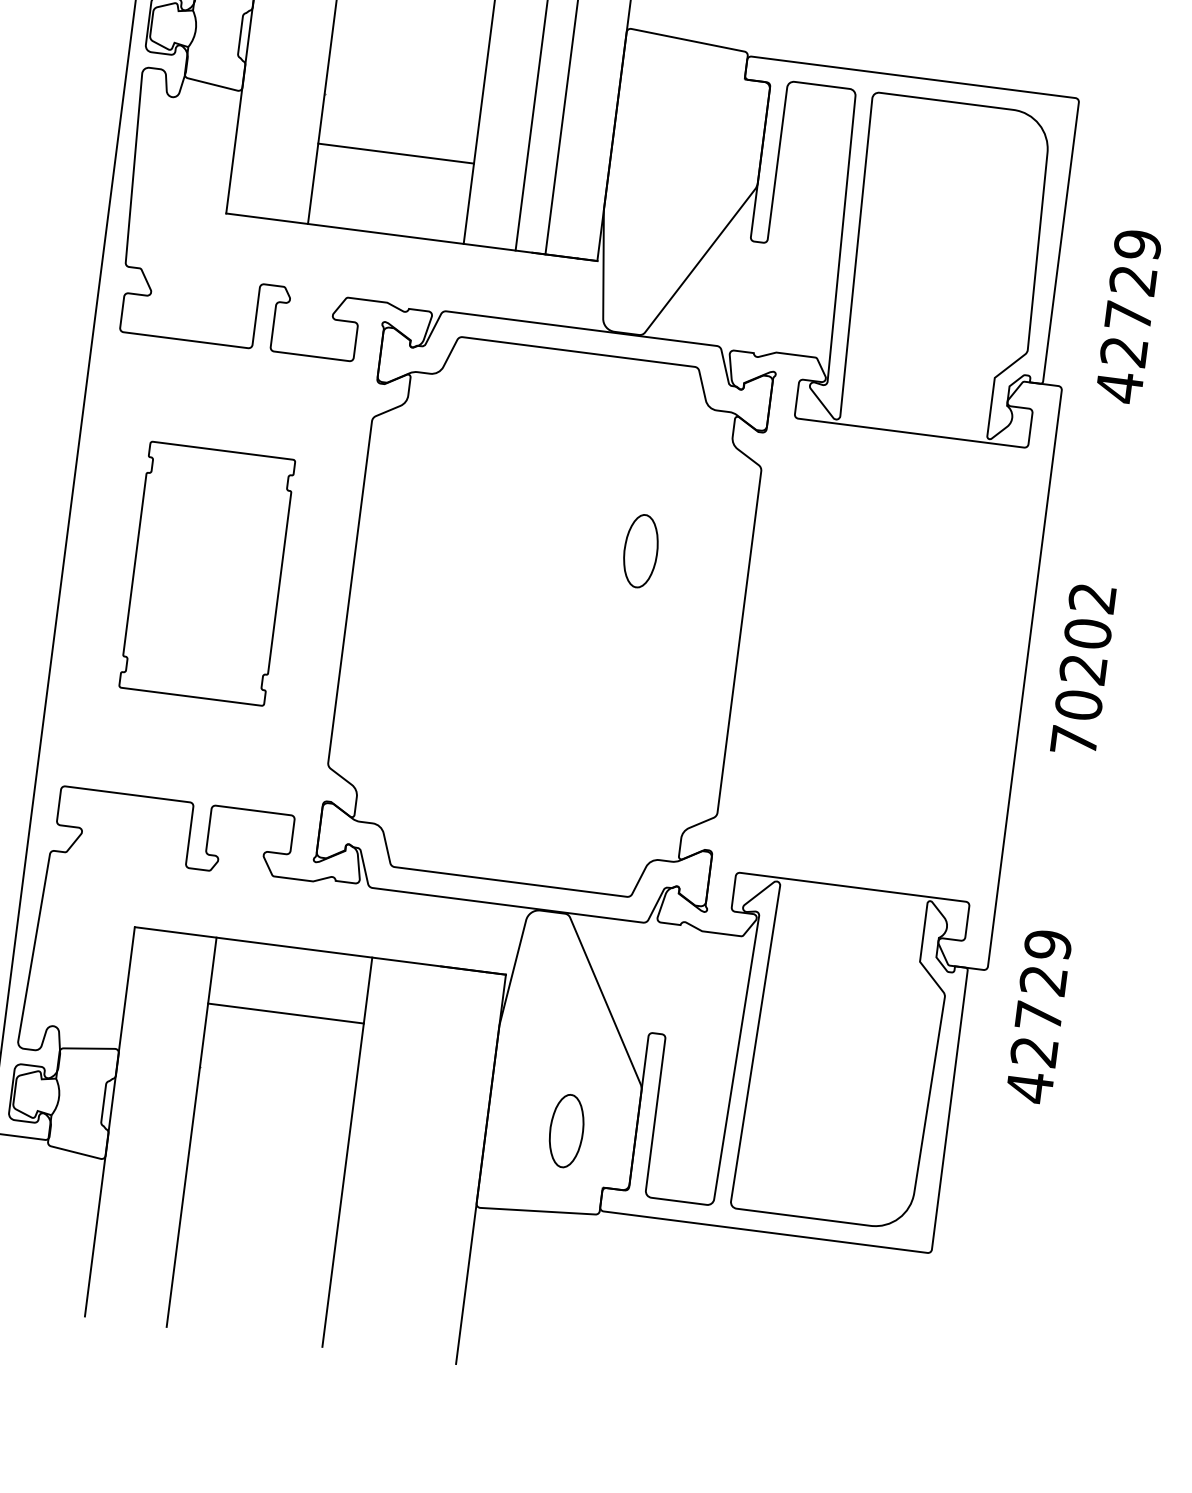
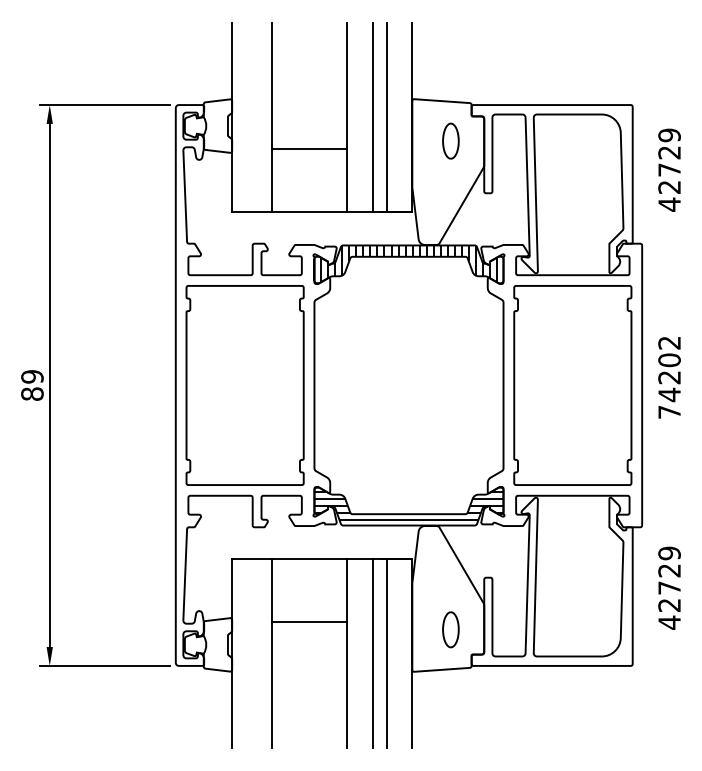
line: (395, 154) -> (309, 149), moved
text: (1128, 315) -> (669, 169), moved
hatch: (569, 364) -> (405, 263), added
part: (640, 549) -> (450, 140), moved
part: (206, 573) -> (244, 385), size x1.67
part: (881, 660) -> (572, 385), added
text: (1078, 704) -> (669, 394), 70202 -> 74202
hatch: (511, 866) -> (408, 506), added
line: (285, 1012) -> (309, 621), moved
text: (1038, 1015) -> (669, 587), moved
line: (399, 1157) -> (372, 652), added
line: (430, 1161) -> (387, 652), added

